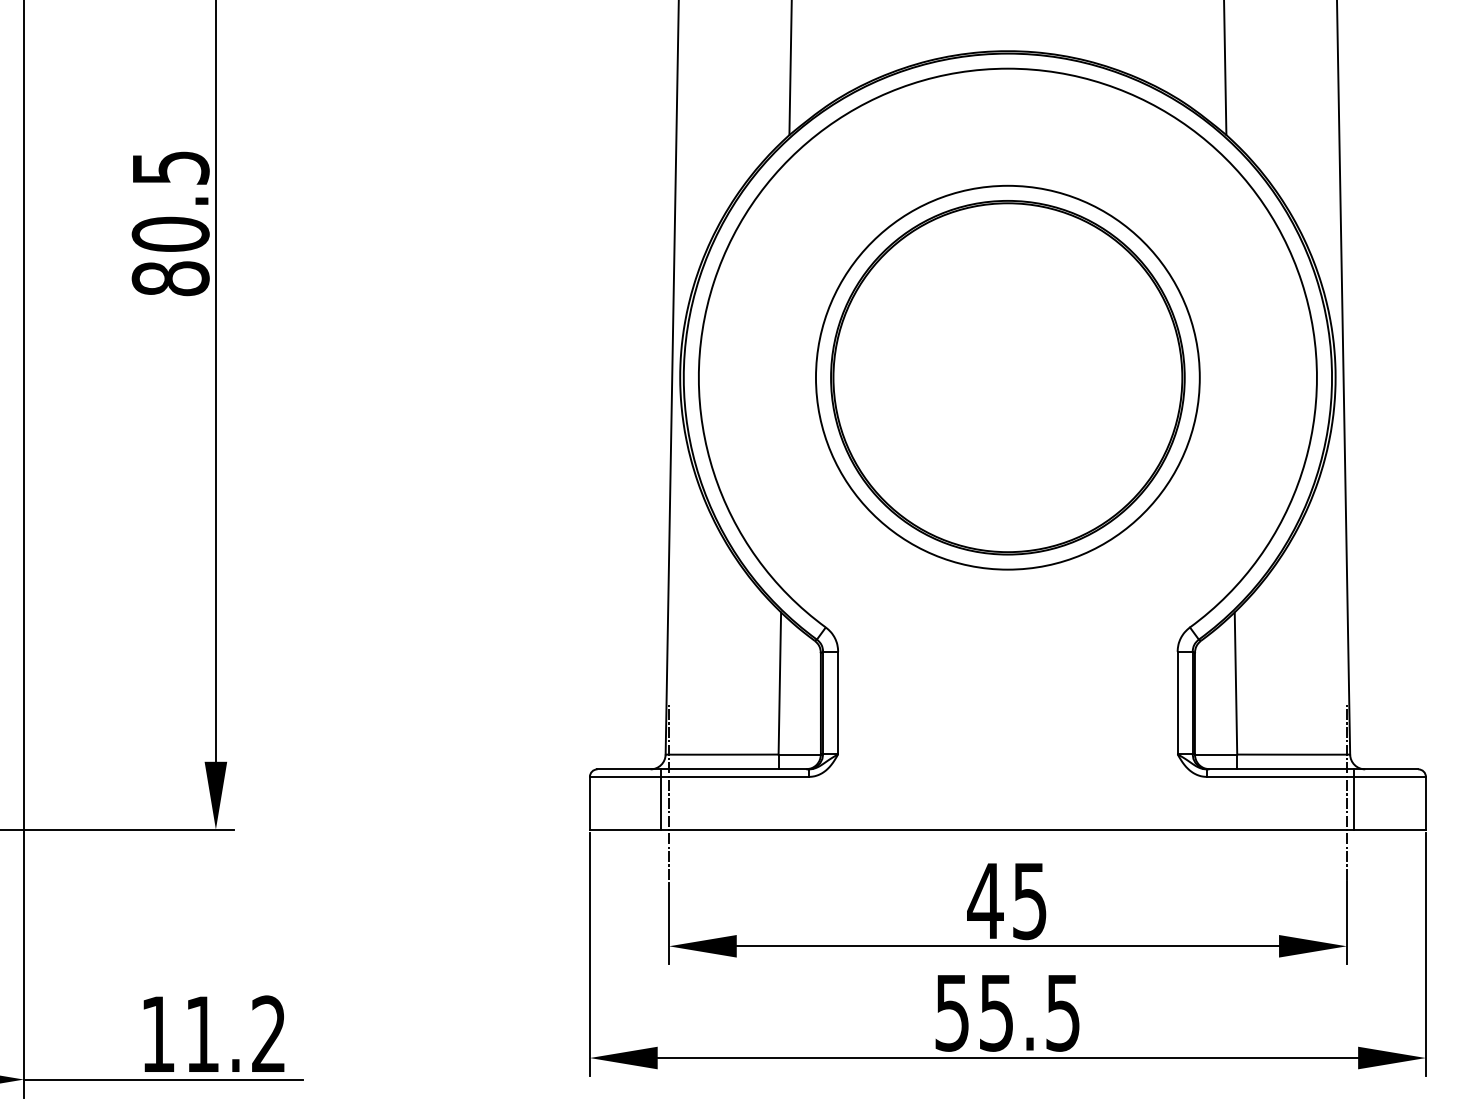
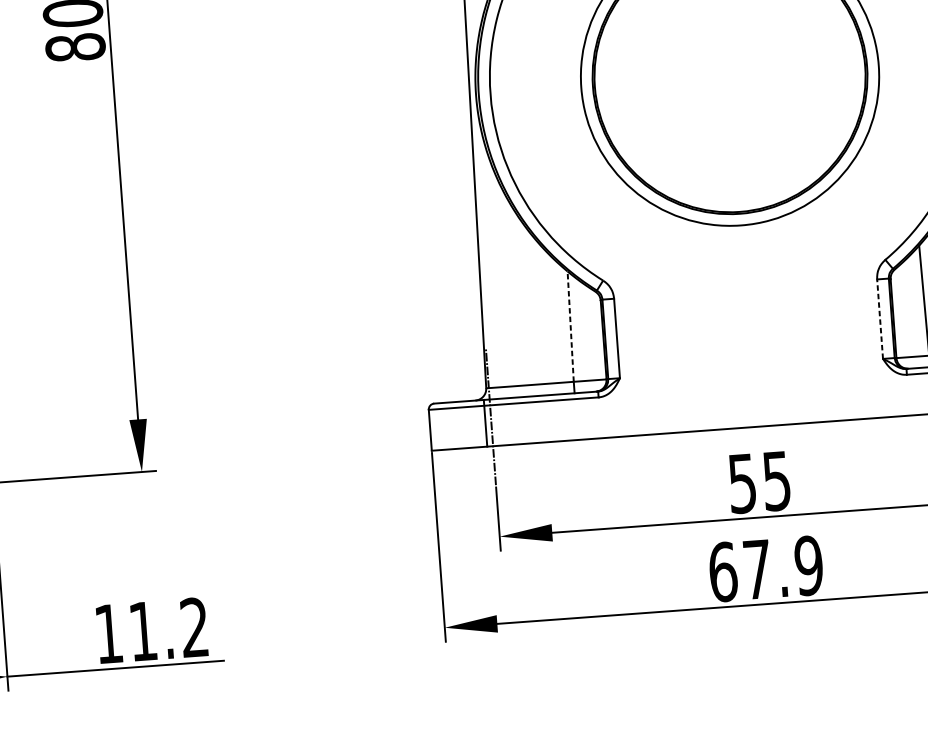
line: (779, 683) -> (570, 326), solid -> dashed
line: (1177, 702) -> (879, 318), solid -> dashed
text: (985, 901) -> (742, 483), 45 -> 55
text: (1007, 1012) -> (765, 568), 55.5 -> 67.9

